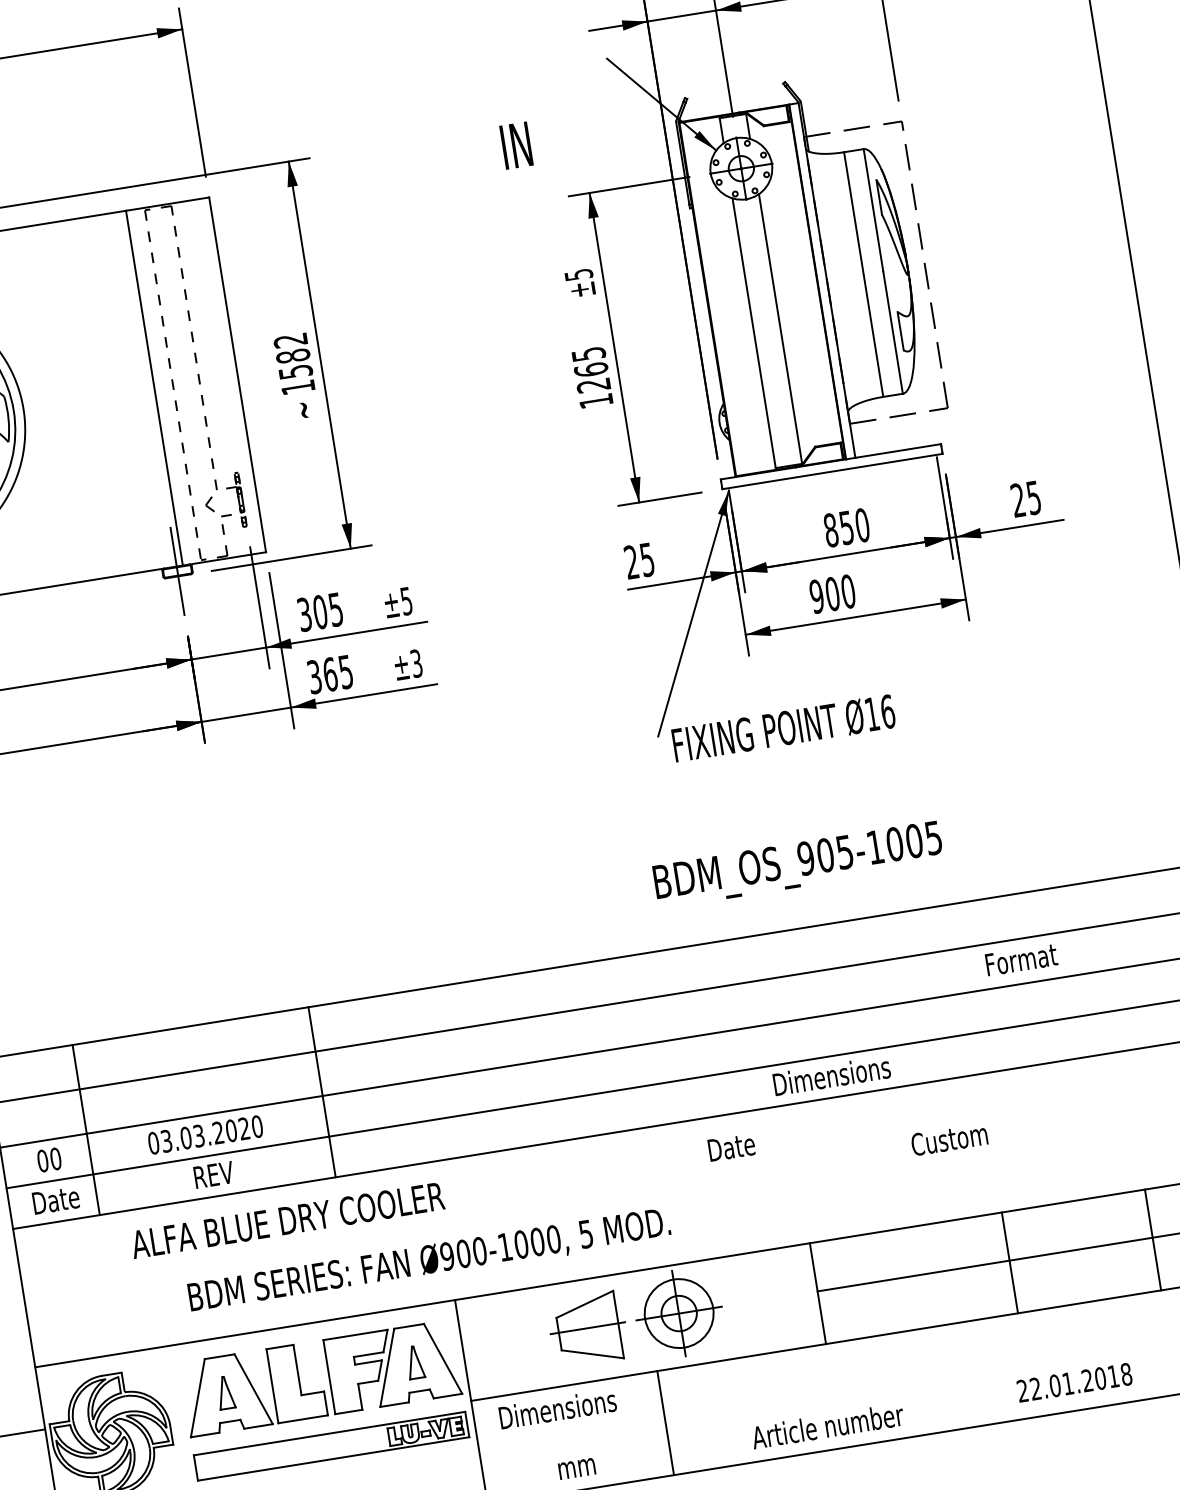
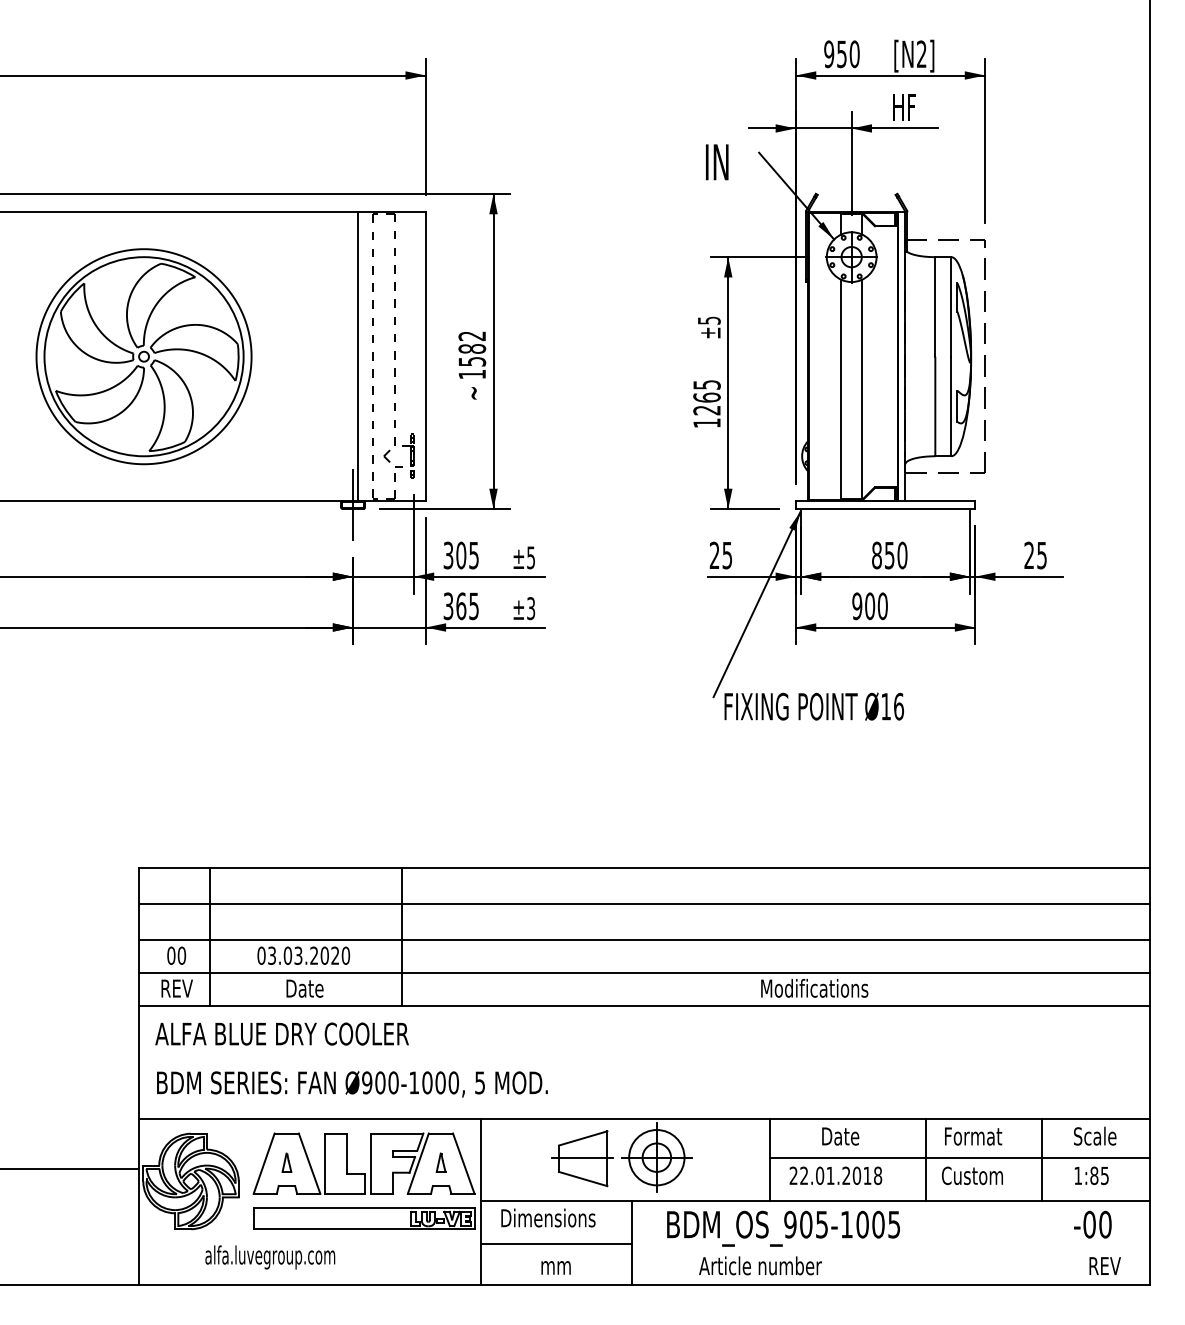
text: (516, 145) -> (717, 162), moved
text: (798, 864) -> (783, 1228), moved
text: (1021, 959) -> (973, 1136), moved
text: (840, 1073) -> (815, 987), Dimensions -> Modifications
text: (949, 1138) -> (972, 1175), moved
text: (731, 1147) -> (840, 1136), moved
text: (212, 1175) -> (304, 988), REV -> Date
text: (55, 1200) -> (176, 988), Date -> REV
text: (286, 1219) -> (281, 1033), moved
text: (429, 1261) -> (352, 1084), moved
part: (414, 1362) -> (440, 1162), size x0.71
text: (1074, 1382) -> (835, 1175), moved
part: (225, 1392) -> (286, 1162), size x0.71
line: (572, 1438) -> (556, 1243), added

